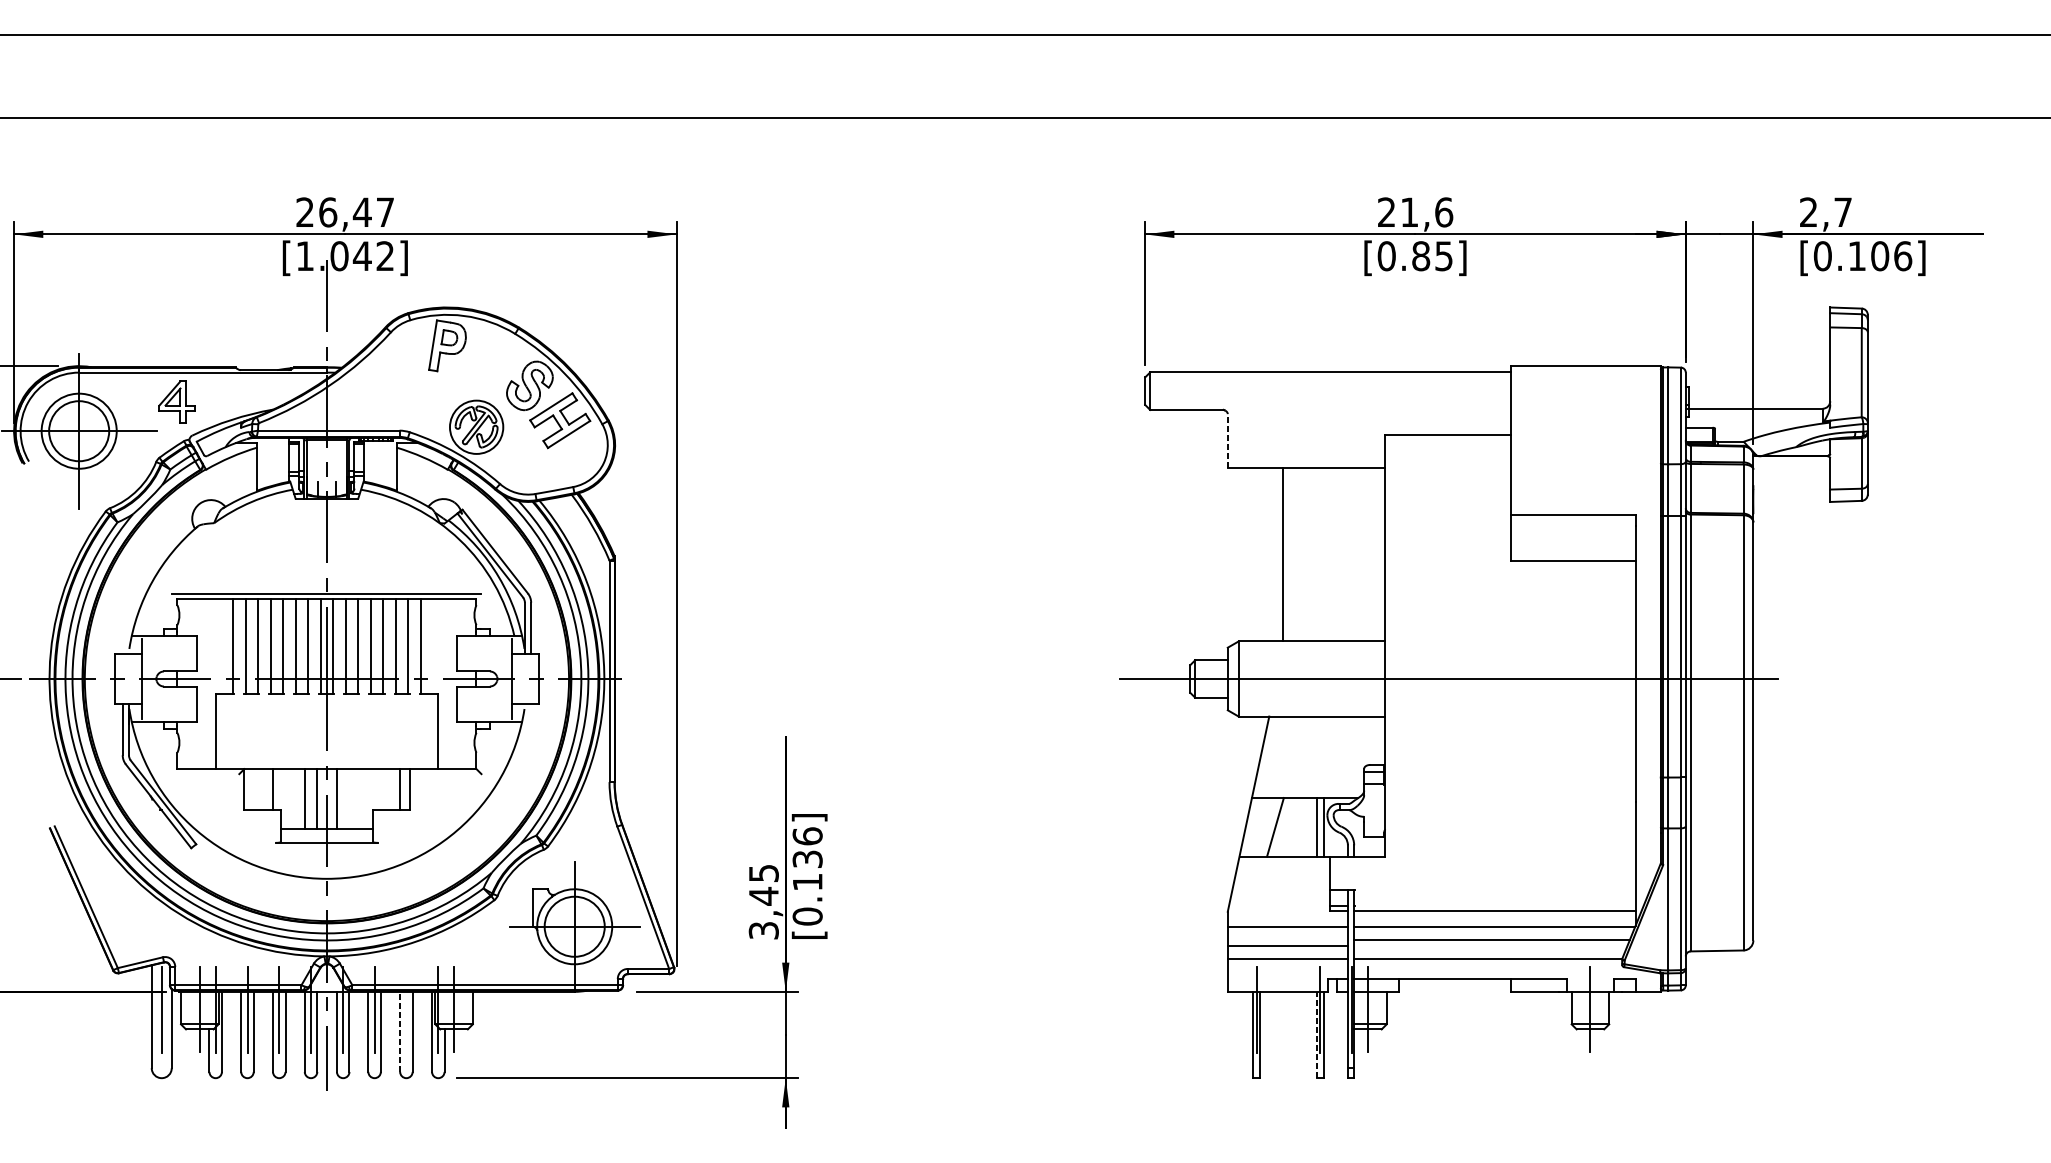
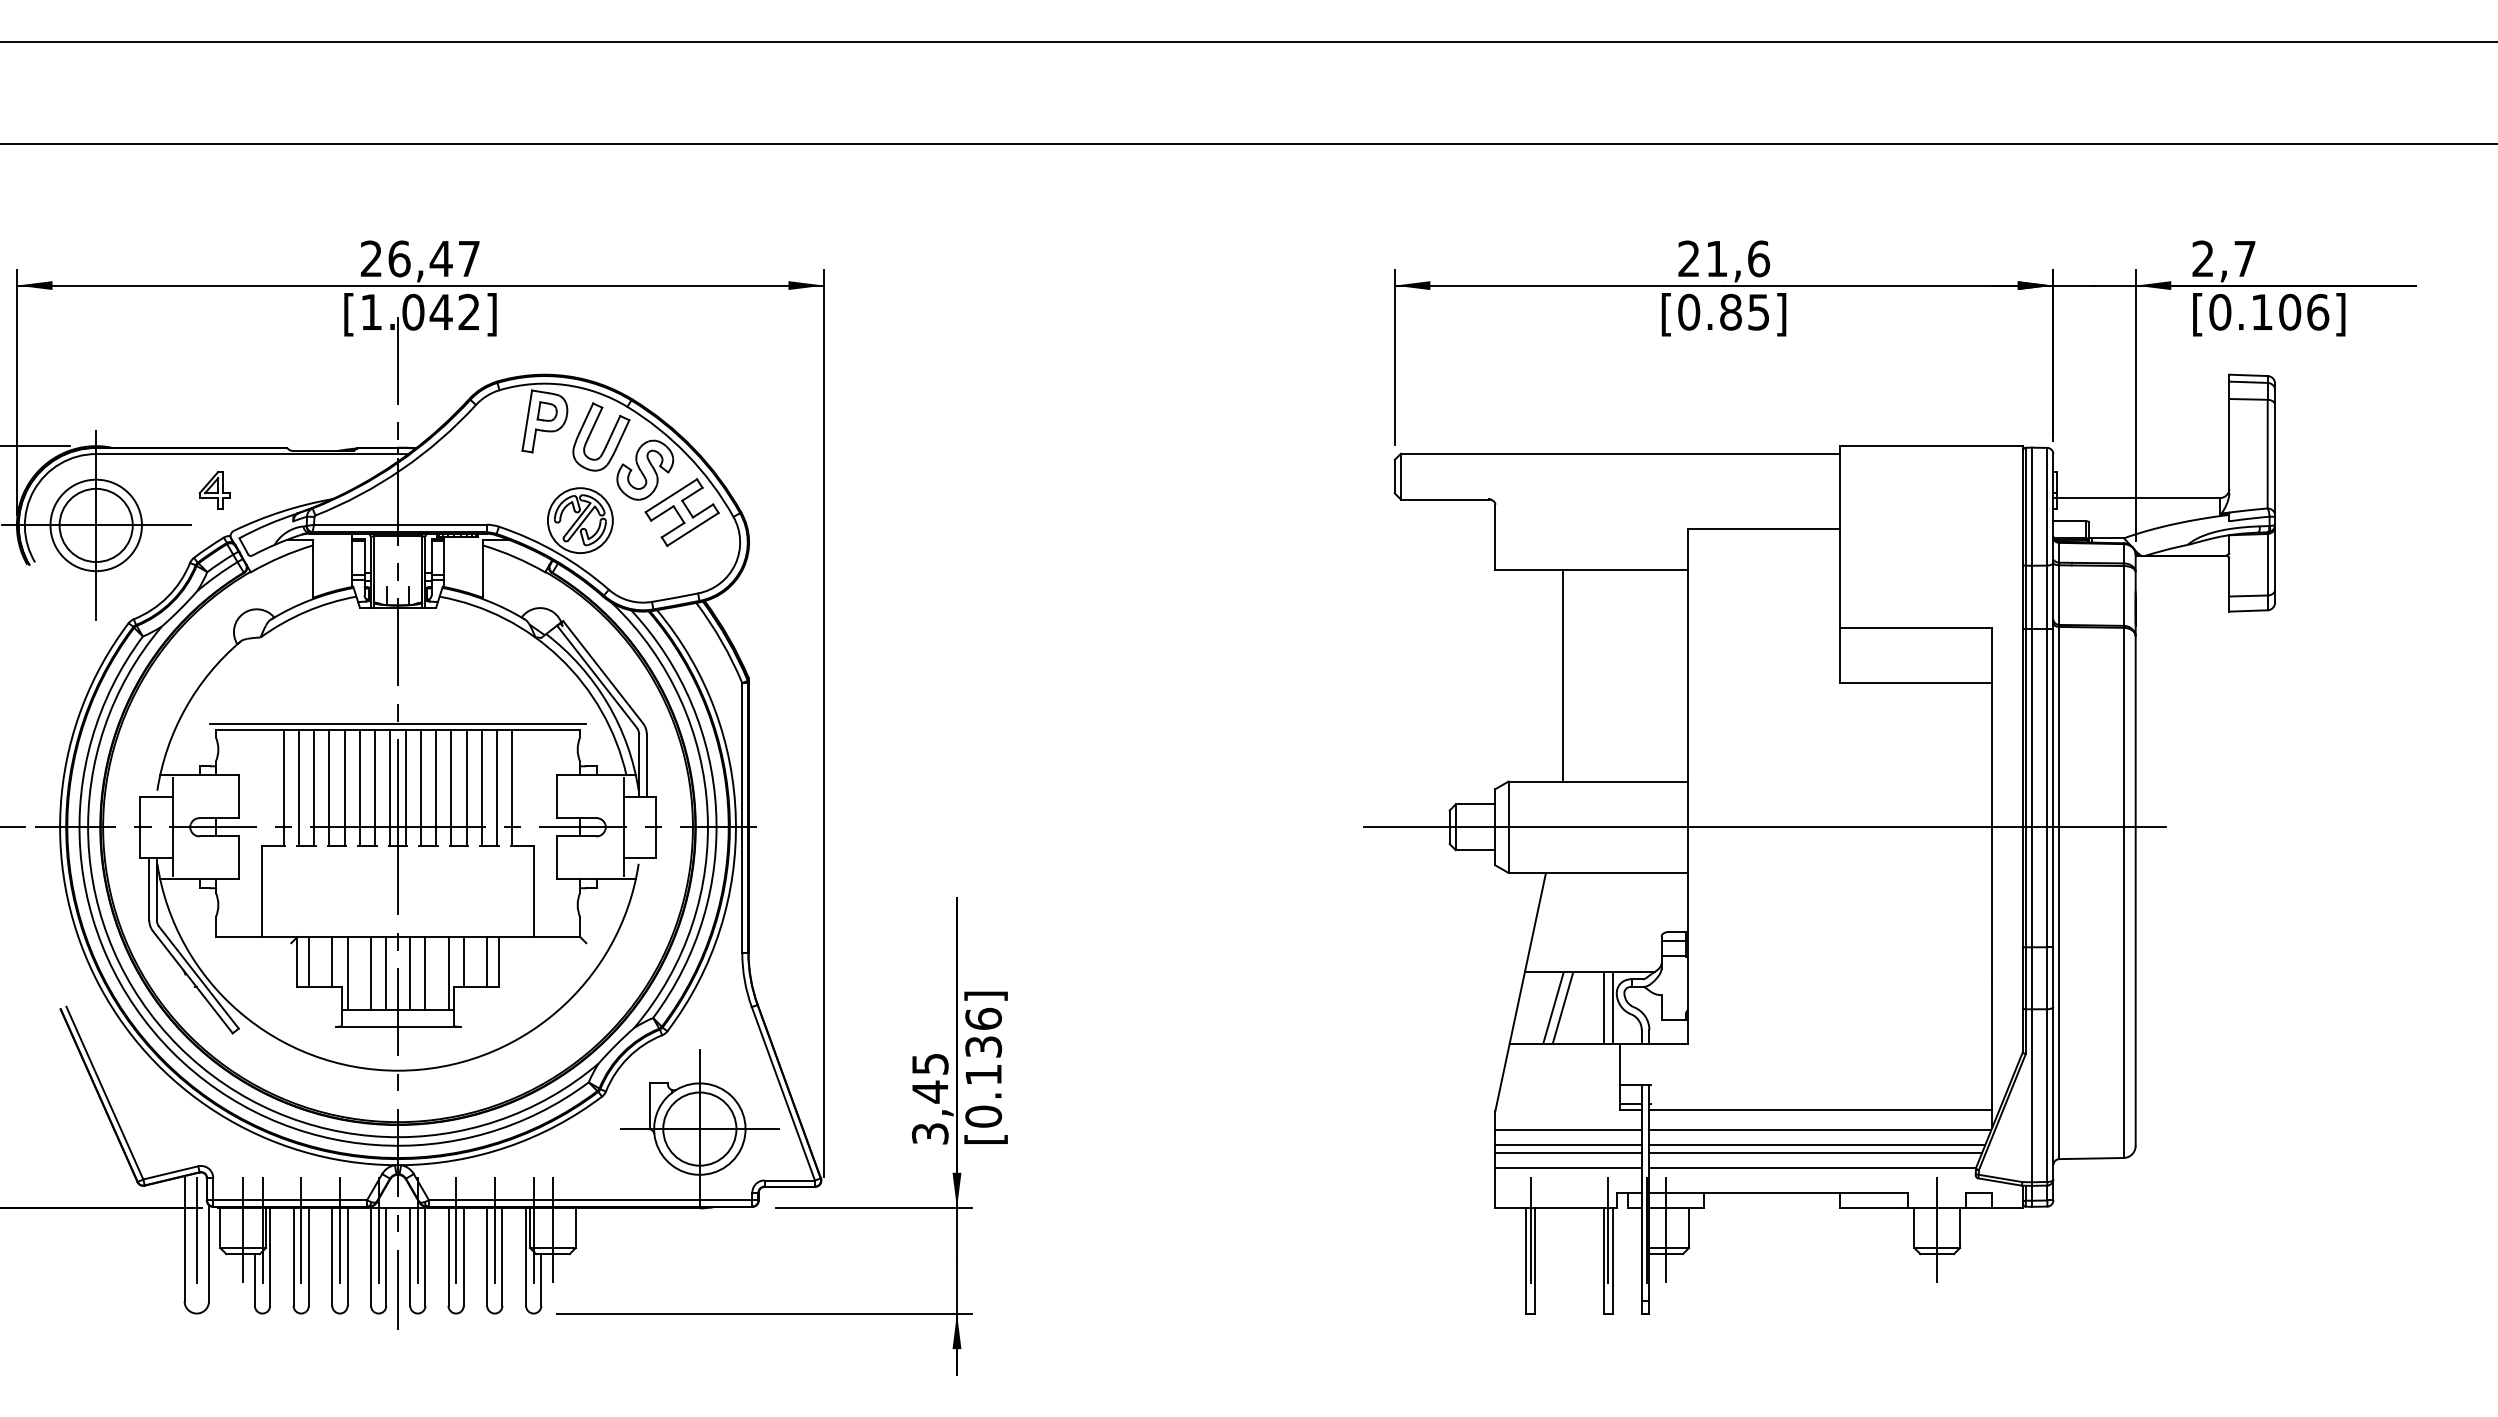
part: (498, 361) -> (607, 440), added
part: (176, 402) -> (214, 490), size x0.71
line: (1227, 441) -> (1495, 537), dashed -> solid
line: (253, 790) -> (308, 962), added
line: (380, 790) -> (463, 962), added
line: (285, 799) -> (347, 973), added
line: (349, 799) -> (425, 973), added
line: (368, 799) -> (448, 973), added
line: (1282, 826) -> (1562, 1007), added
line: (1287, 940) -> (1568, 1145), added
line: (1490, 945) -> (1815, 1152), added
line: (406, 1009) -> (494, 1229), added
line: (400, 1032) -> (487, 1257), dashed -> solid
line: (1316, 1034) -> (1603, 1260), dashed -> solid

